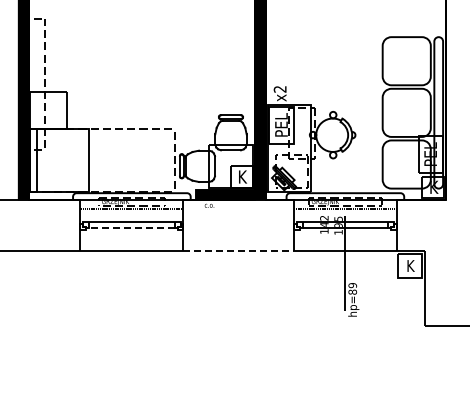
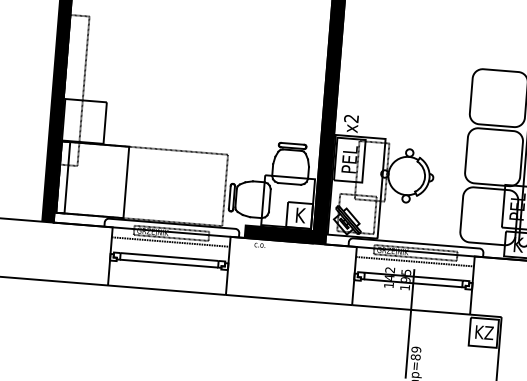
line: (131, 228) -> (168, 264), dashed -> solid
line: (239, 251) -> (290, 300), dashed -> solid
text: (410, 265) -> (484, 332), K -> KZ

